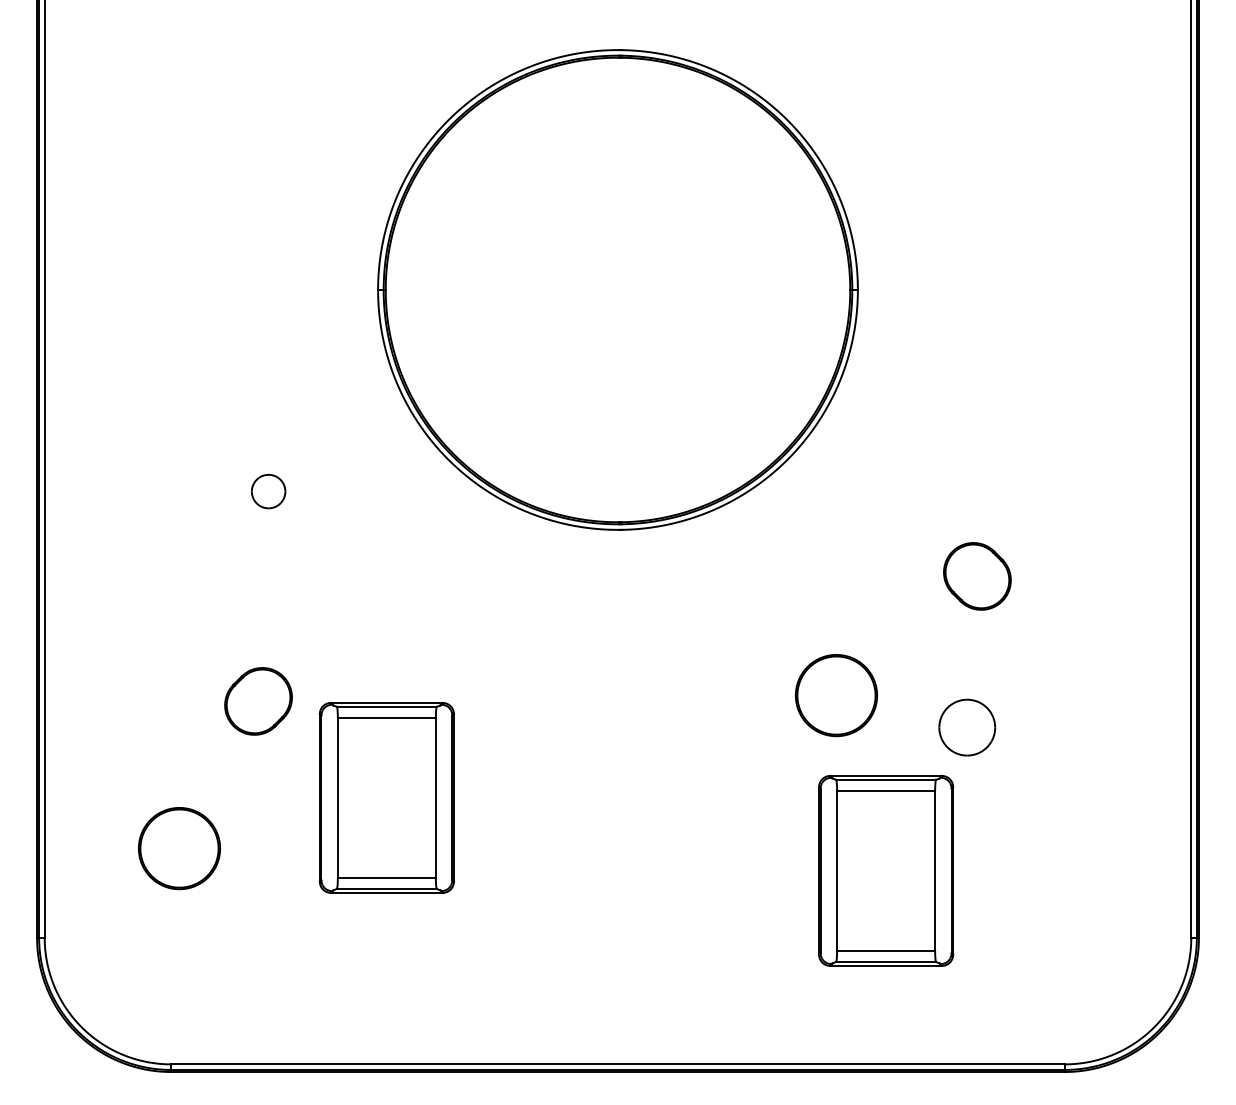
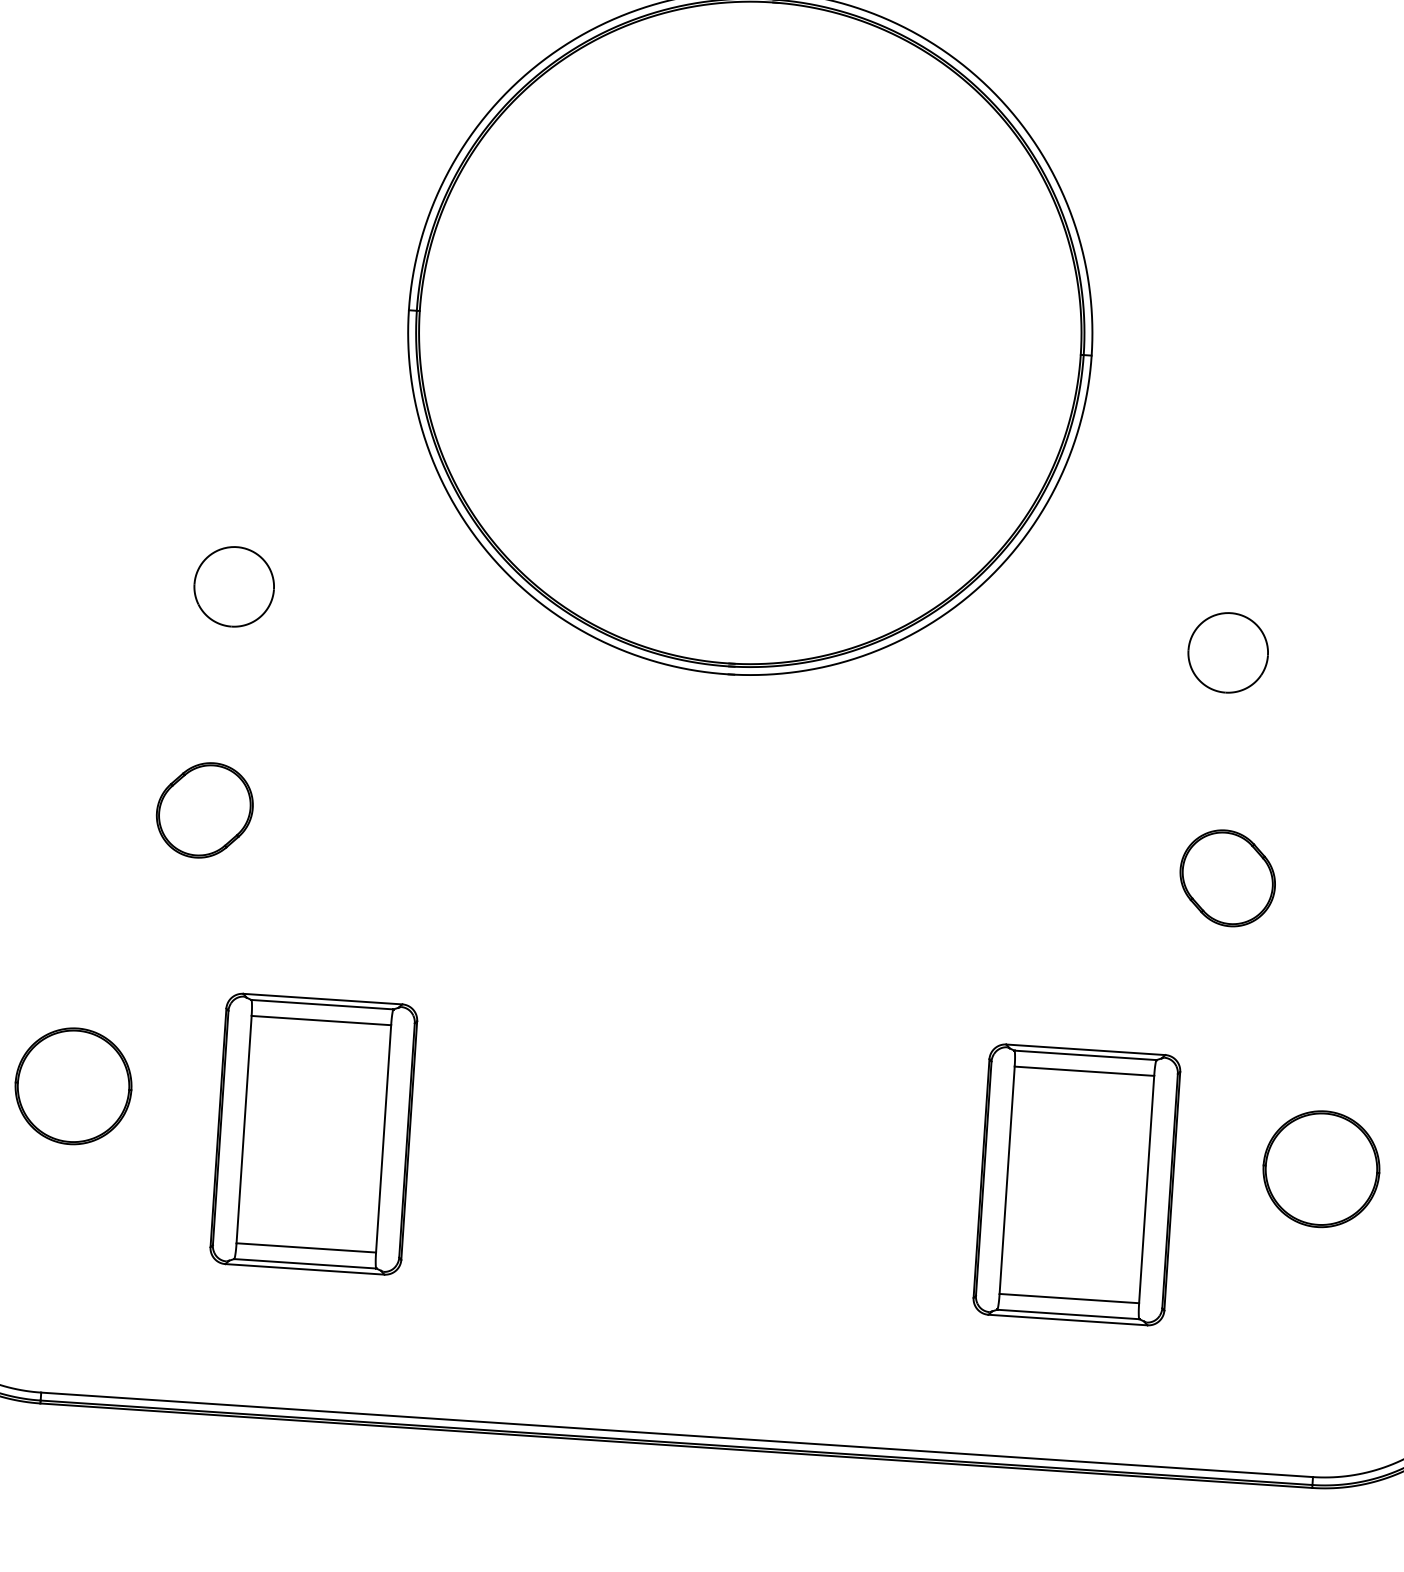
part: (268, 491) -> (233, 586), size x1.67
part: (977, 576) -> (1227, 878), moved
part: (836, 695) -> (1321, 1169), moved
part: (258, 701) -> (204, 810), moved
part: (967, 727) -> (1228, 652), moved
part: (386, 797) -> (313, 1133), moved

